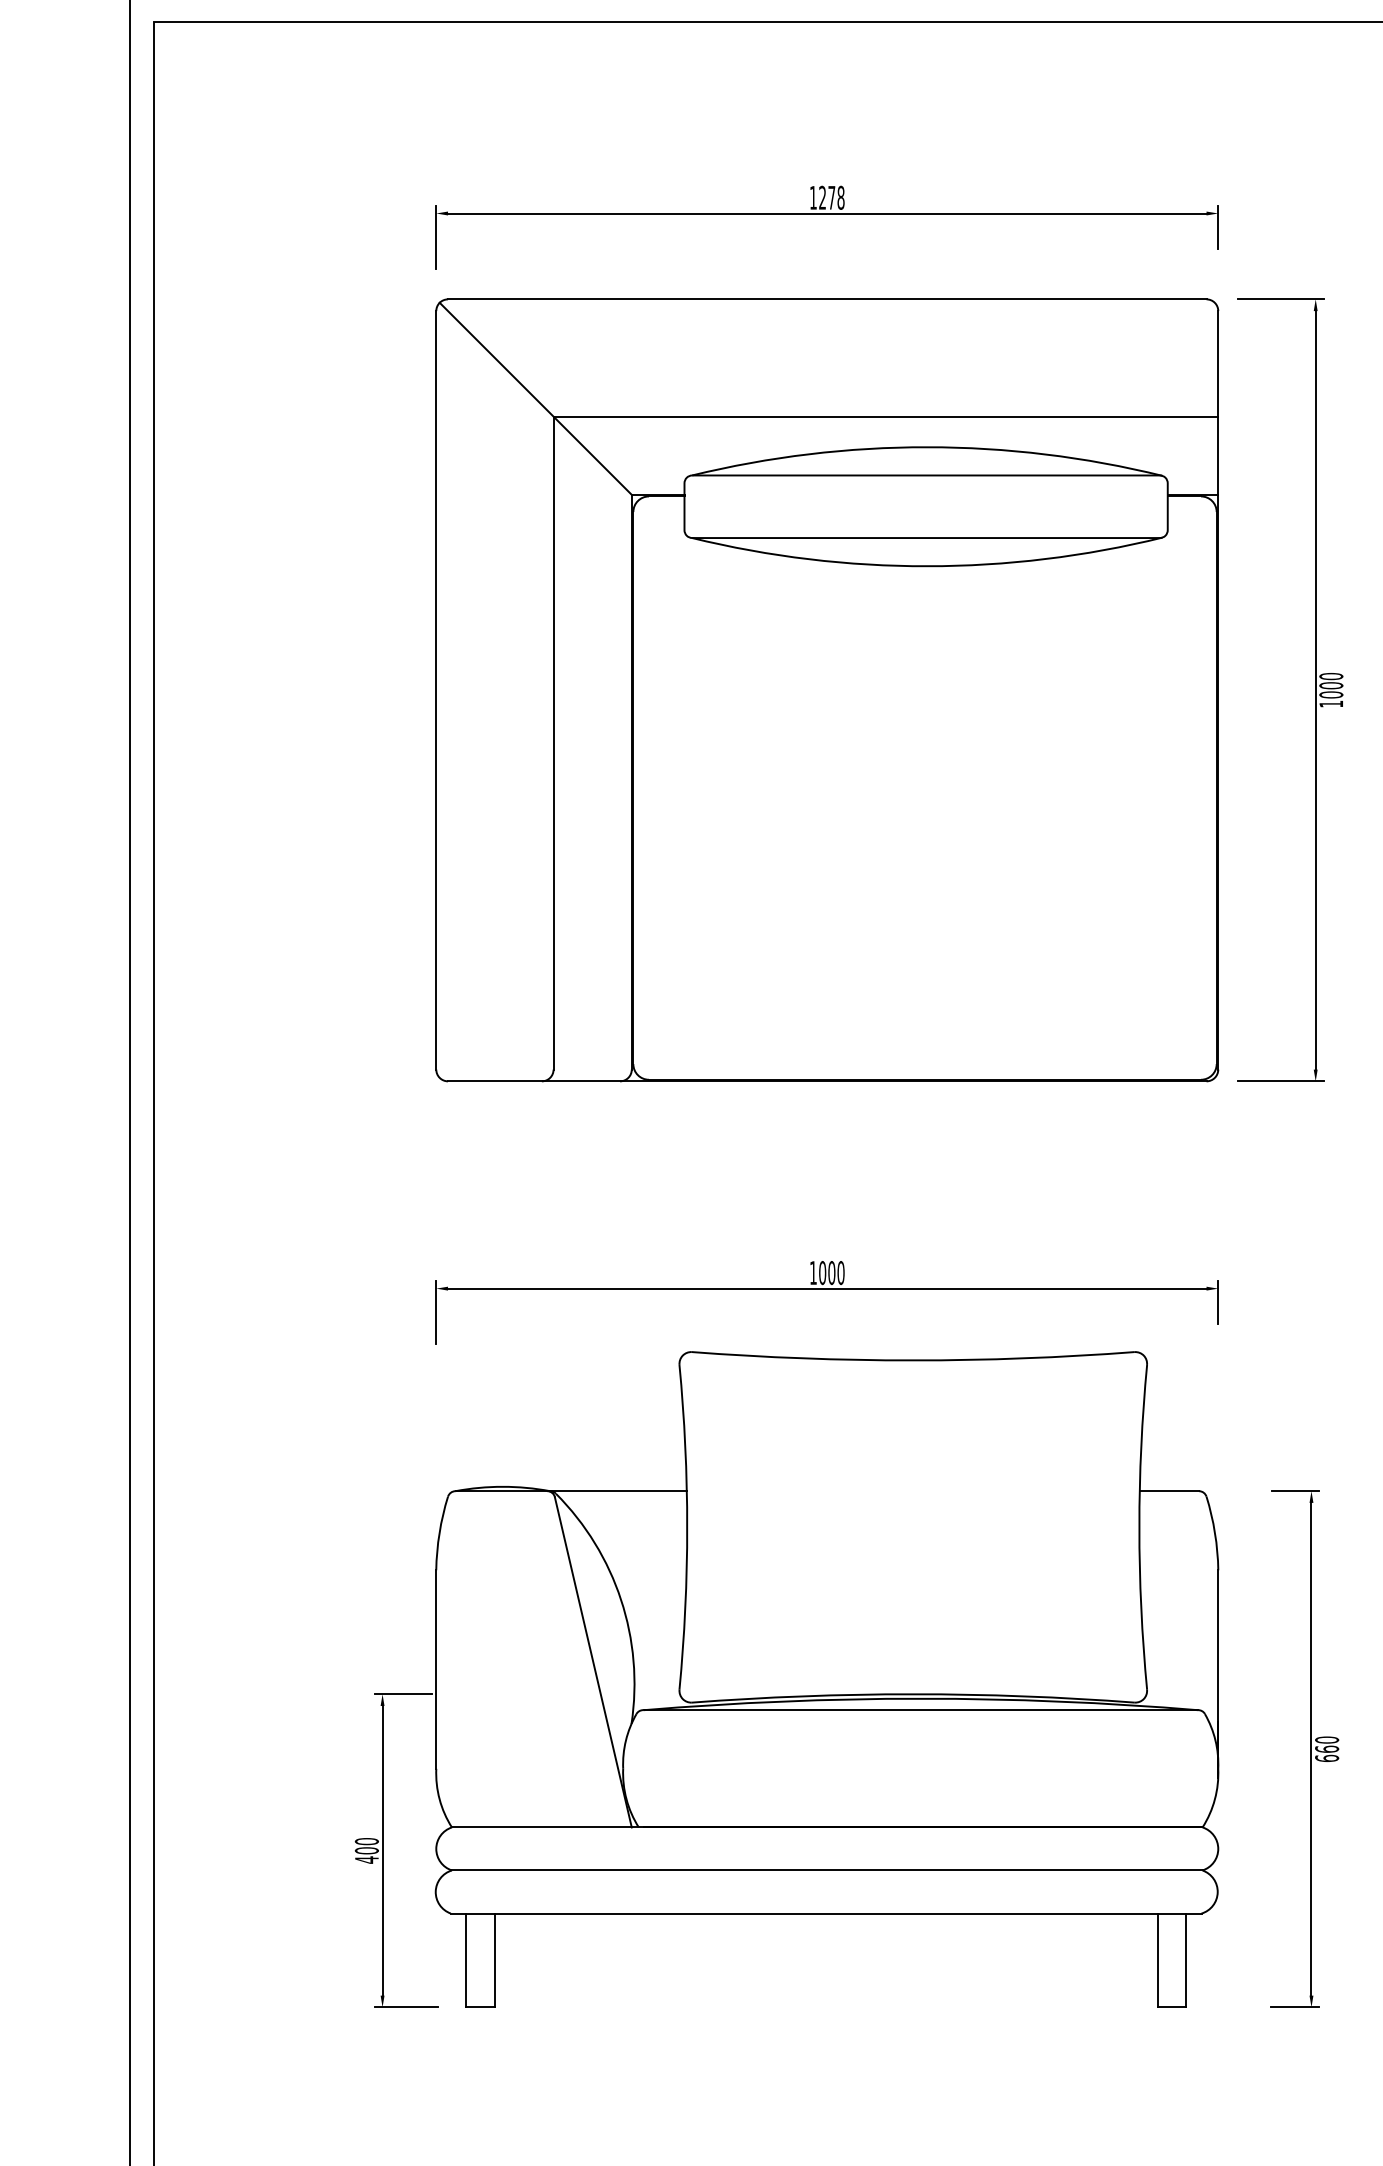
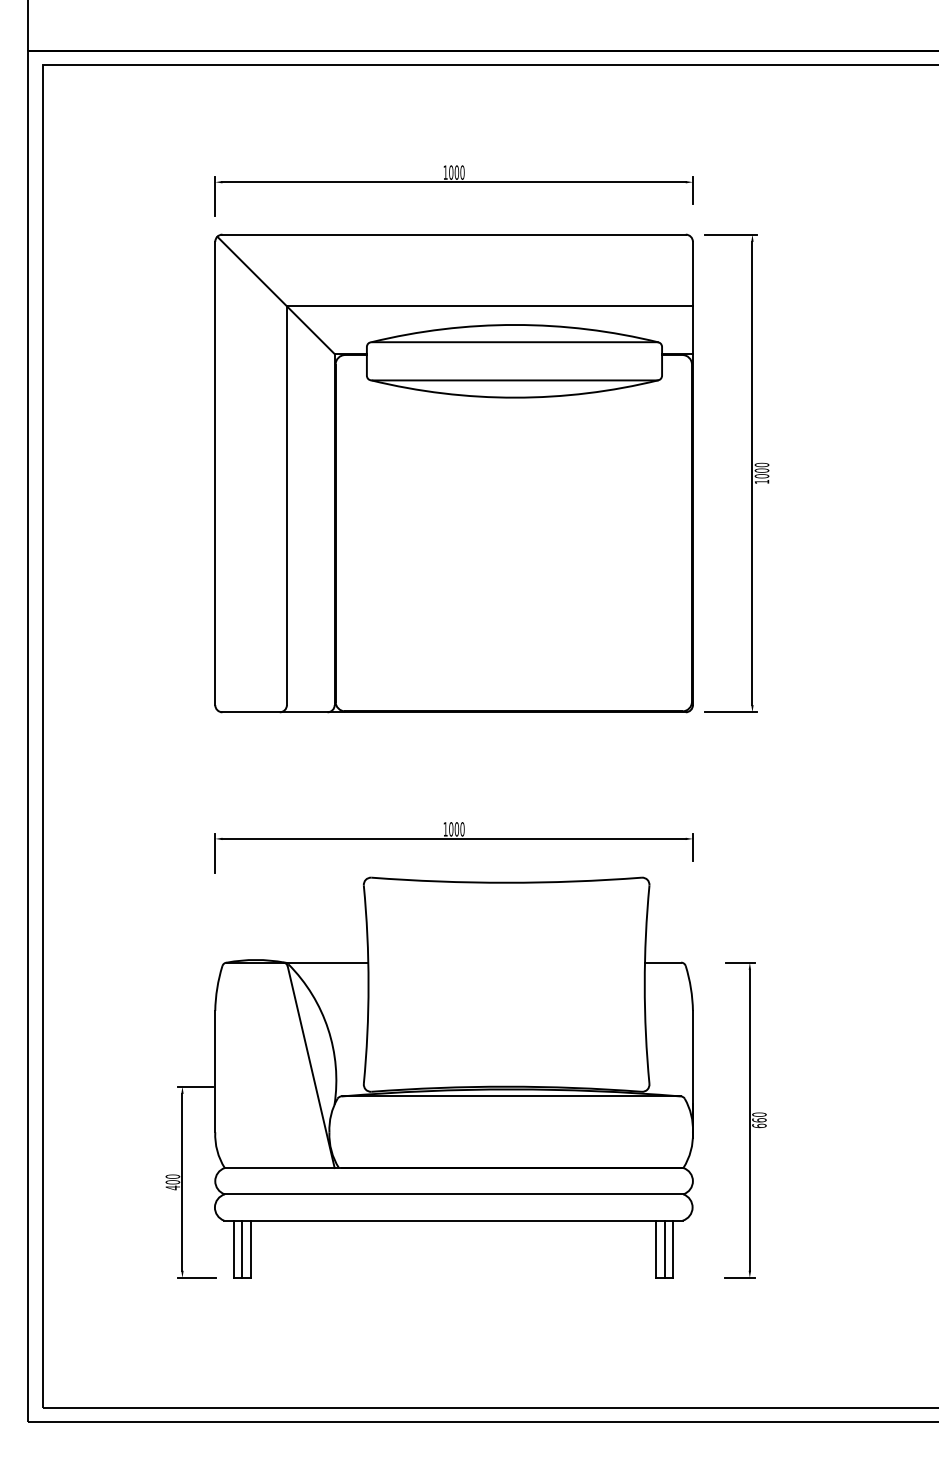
text: (831, 197) -> (456, 172), 1278 -> 1000
line: (480, 1959) -> (242, 1248), added
line: (1171, 1959) -> (664, 1248), added

